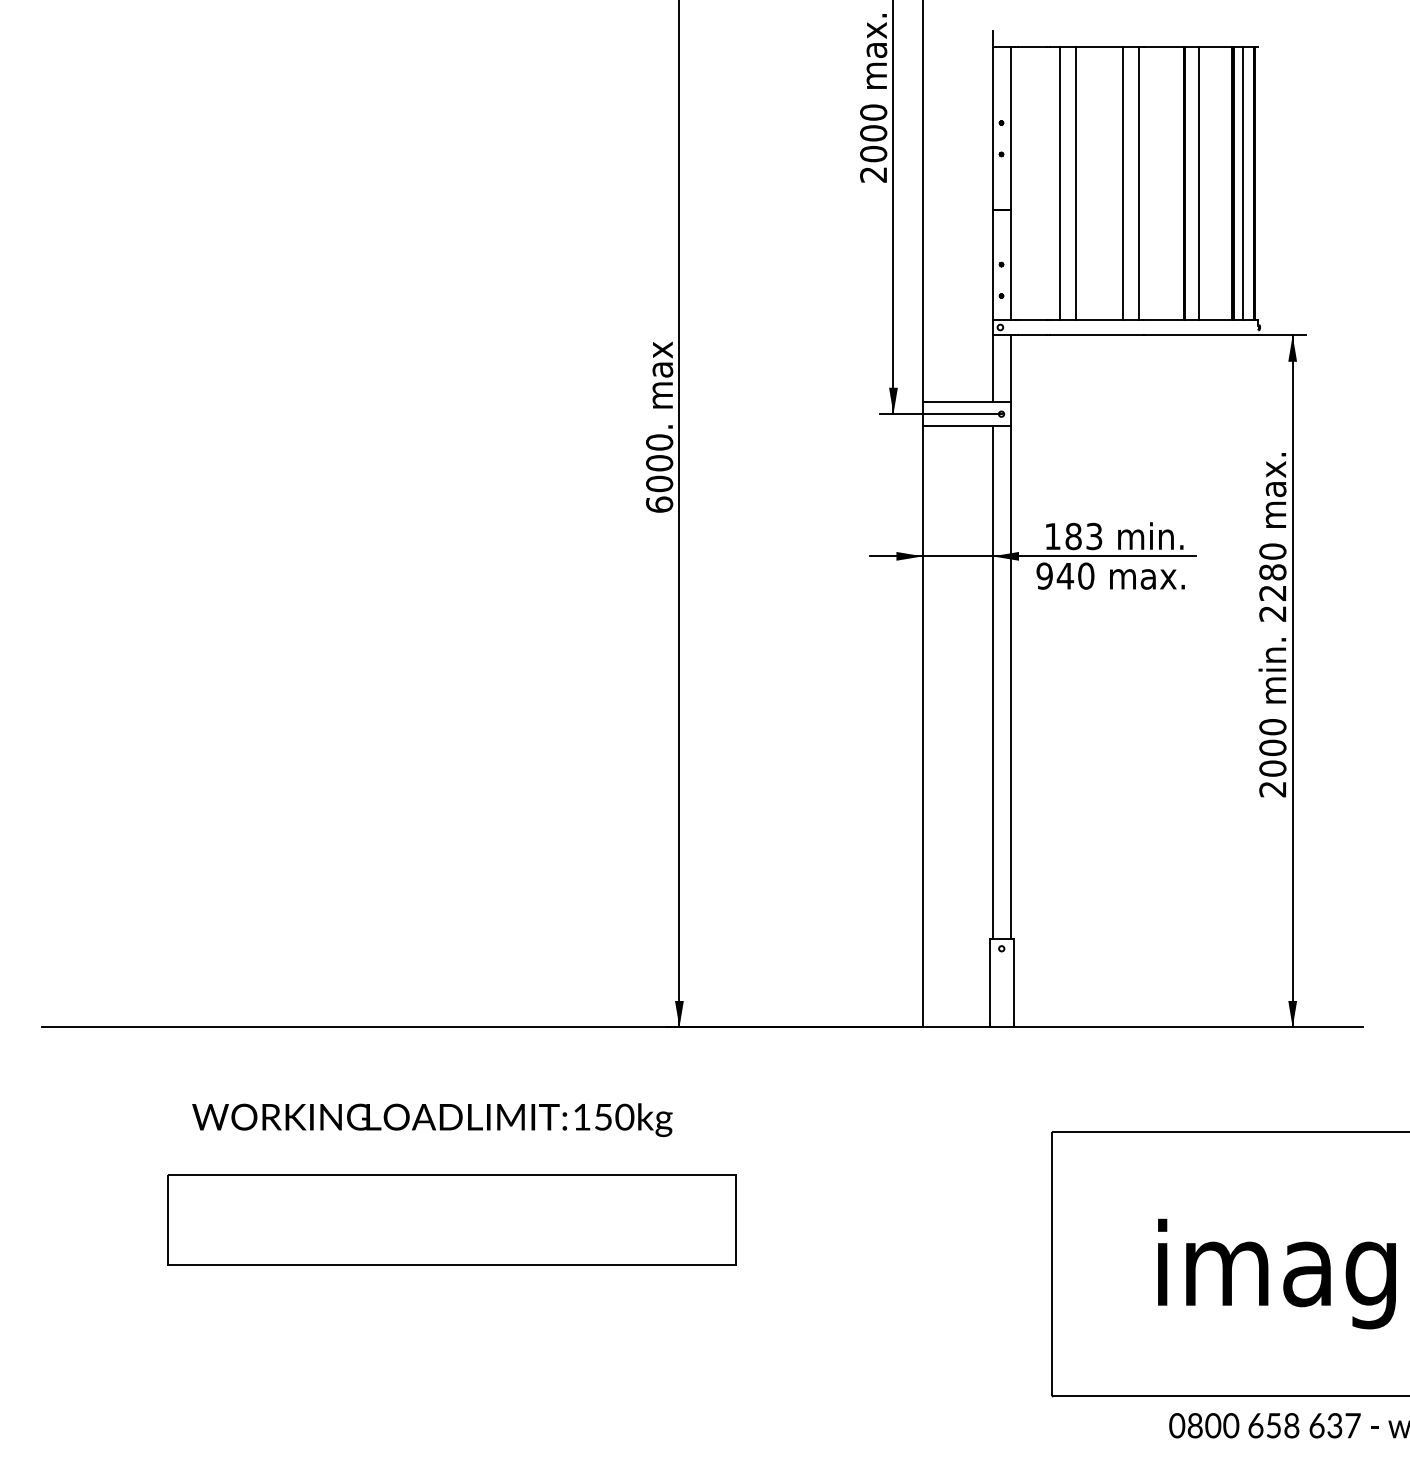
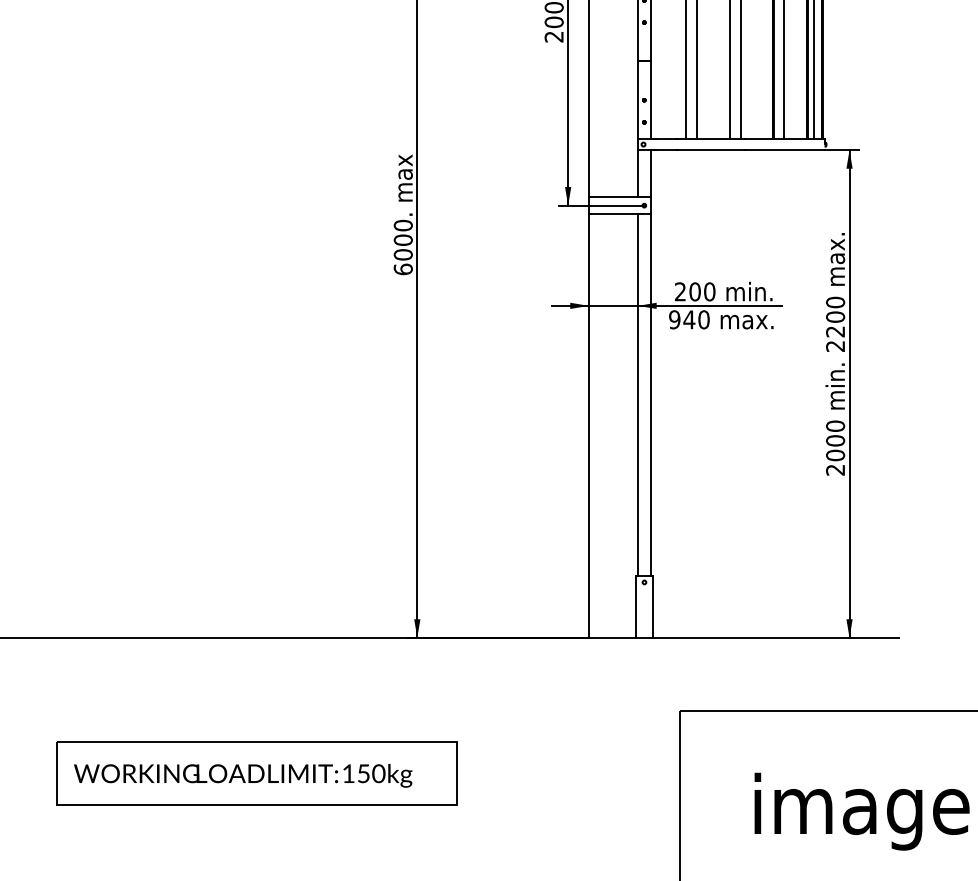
text: (1073, 536) -> (695, 291), 183 -> 200
text: (1272, 572) -> (835, 317), 2280 -> 2200
text: (432, 1120) -> (243, 776), moved

